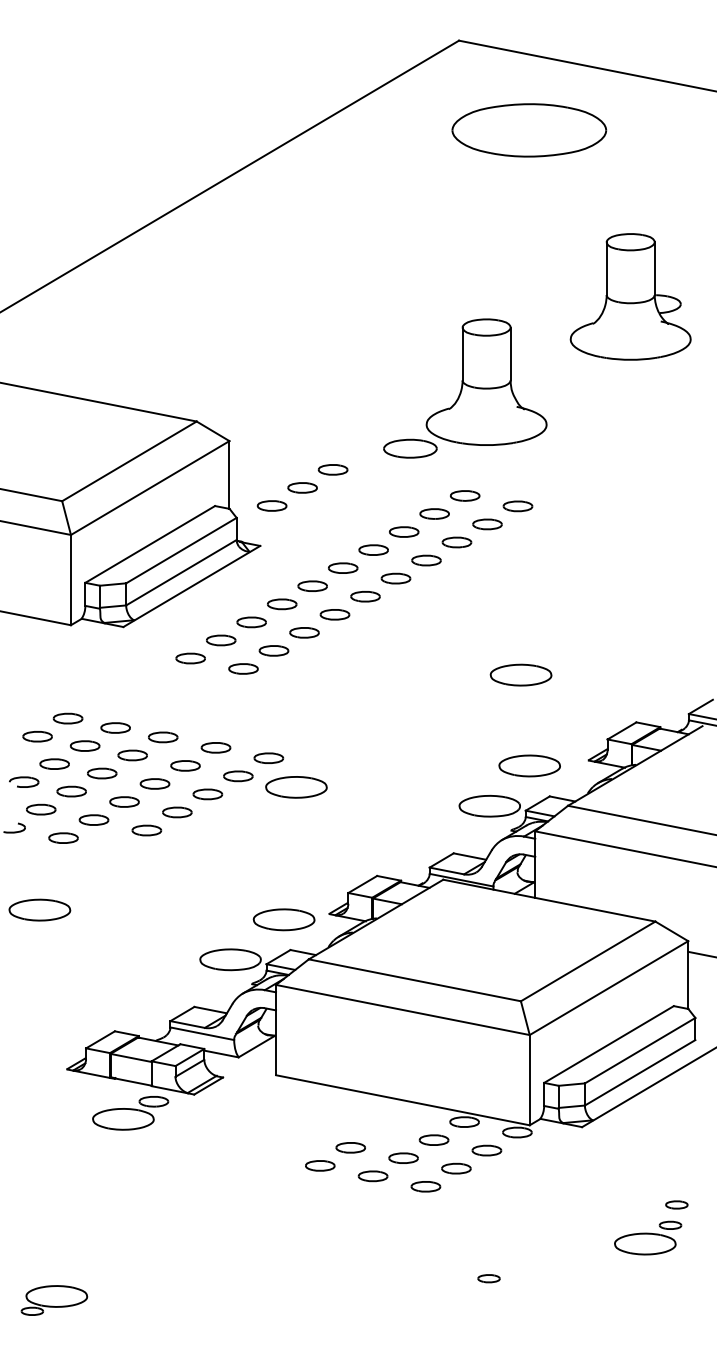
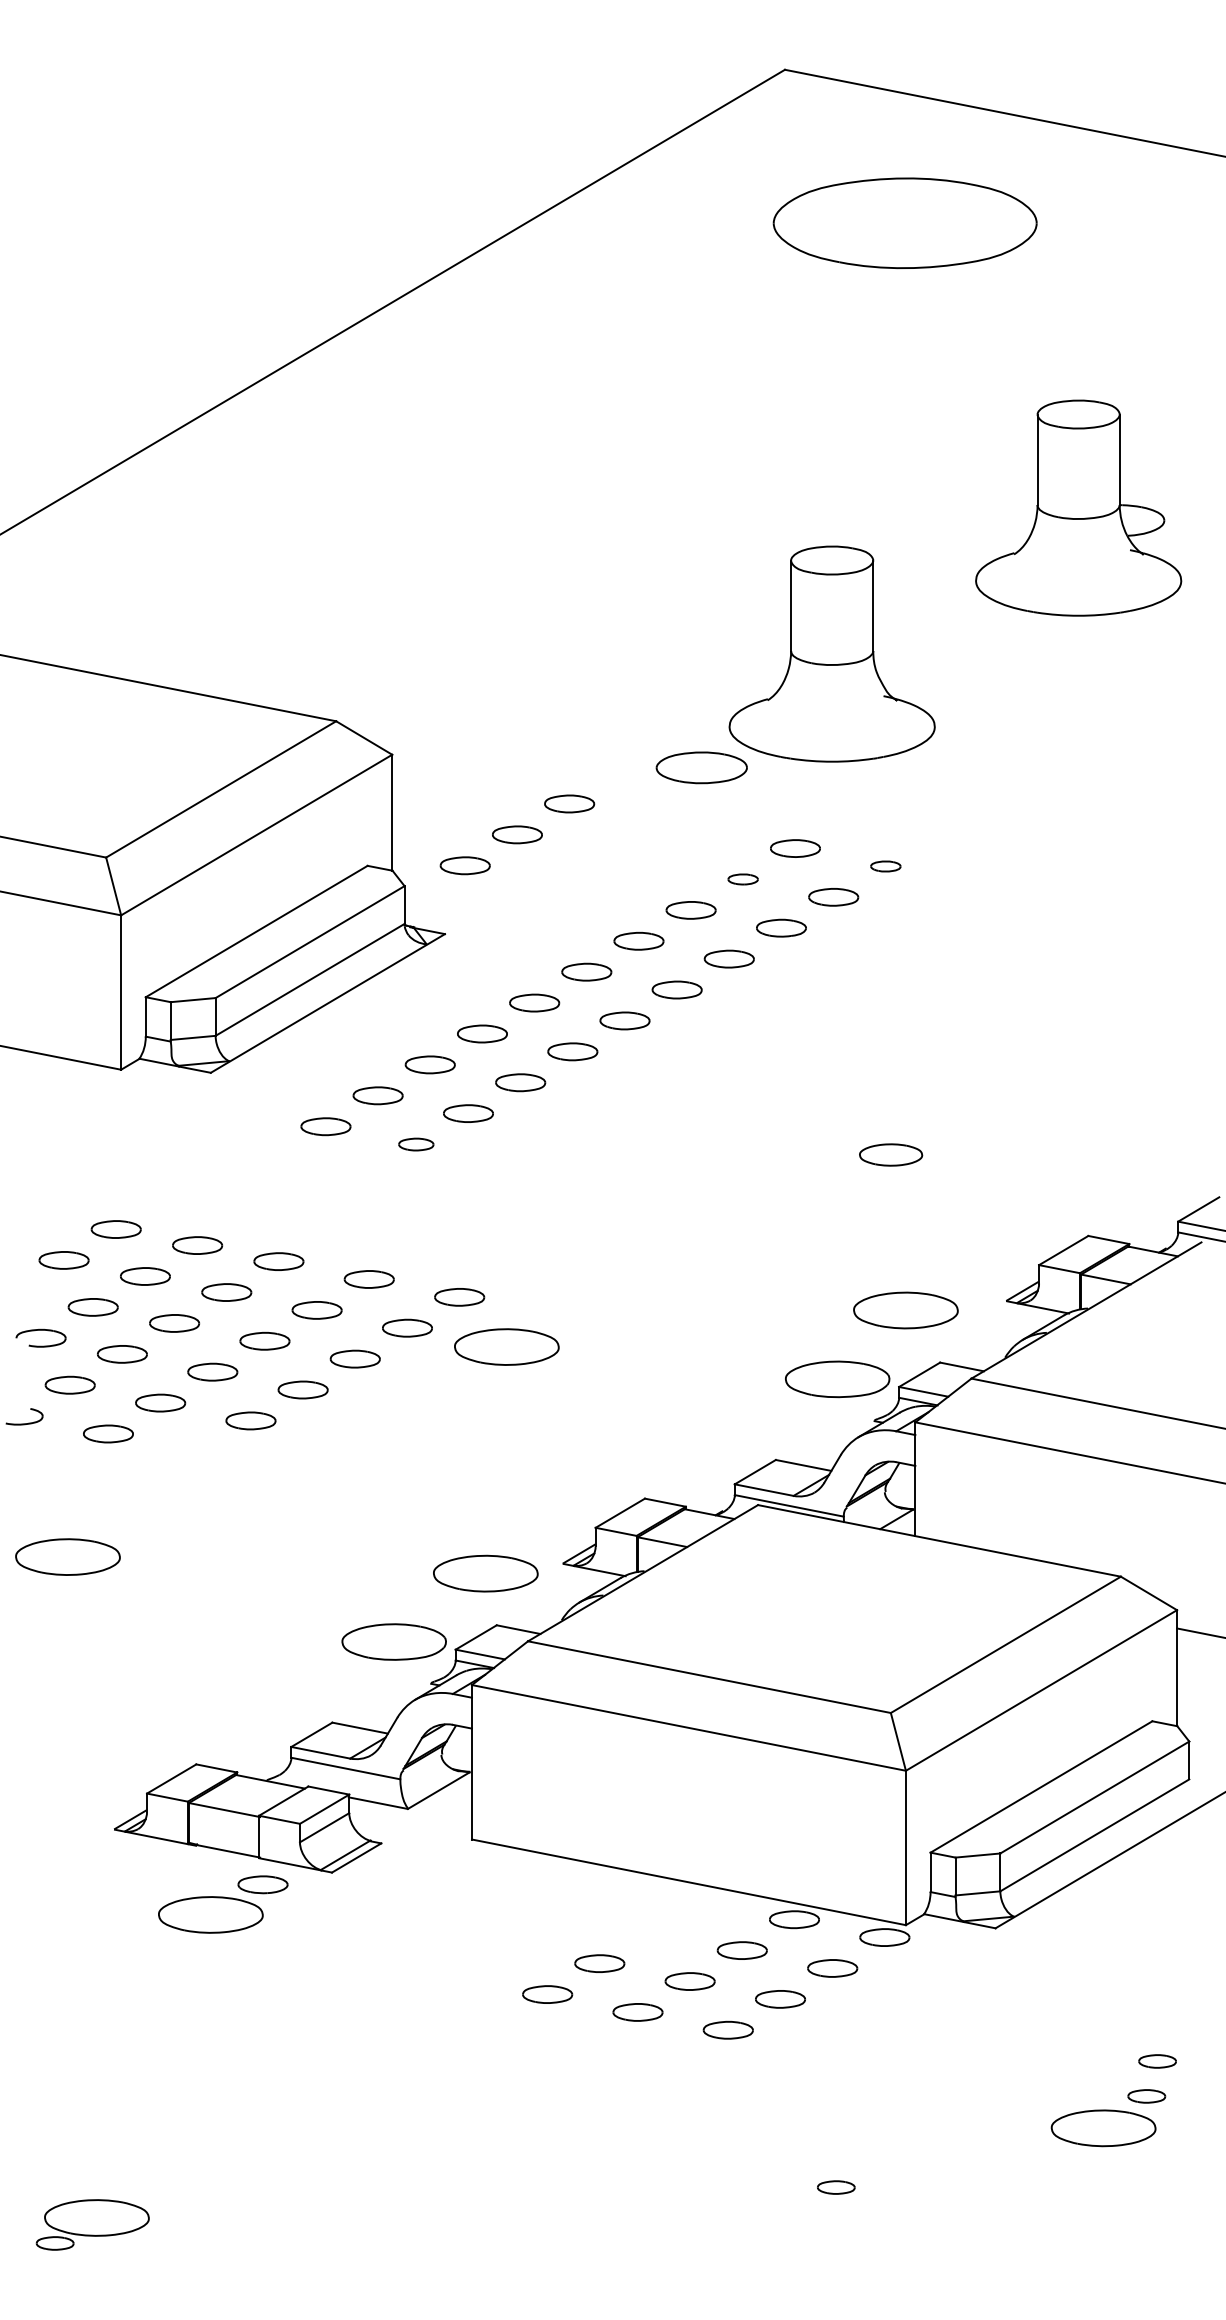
part: (517, 506) -> (884, 866), size x0.6
part: (434, 513) -> (743, 878), size x0.6
part: (243, 668) -> (416, 1143), size x0.7
part: (520, 674) -> (890, 1154), size x0.6

